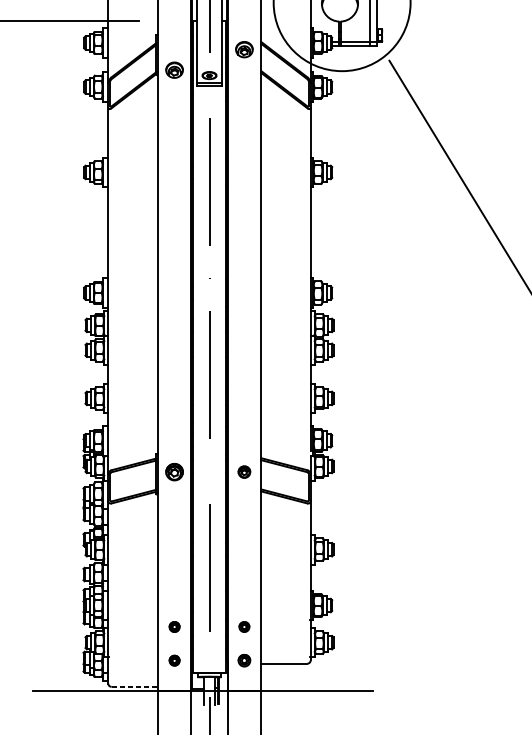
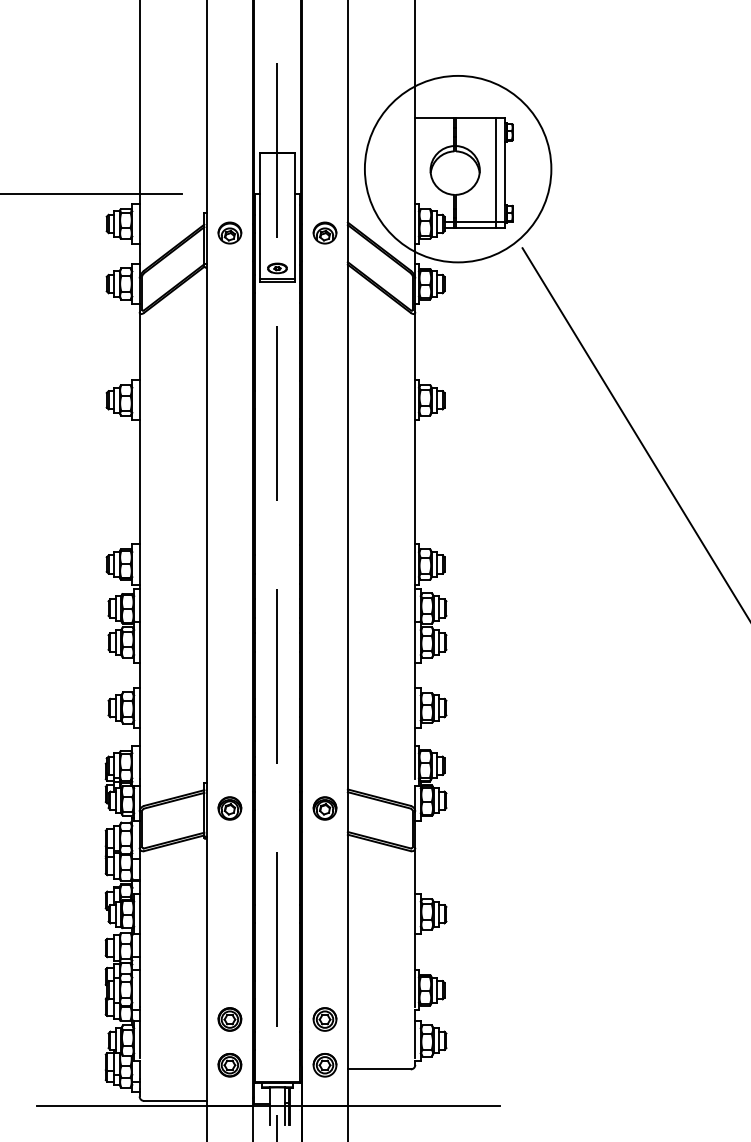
part: (174, 69) -> (229, 232), moved
part: (244, 472) -> (324, 808), size x1.43
part: (174, 627) -> (229, 1019), size x1.67
part: (244, 627) -> (324, 1019), size x1.67
part: (174, 660) -> (229, 1065), size x1.67
part: (244, 660) -> (324, 1065), size x1.43
line: (135, 686) -> (176, 1100), dashed -> solid

